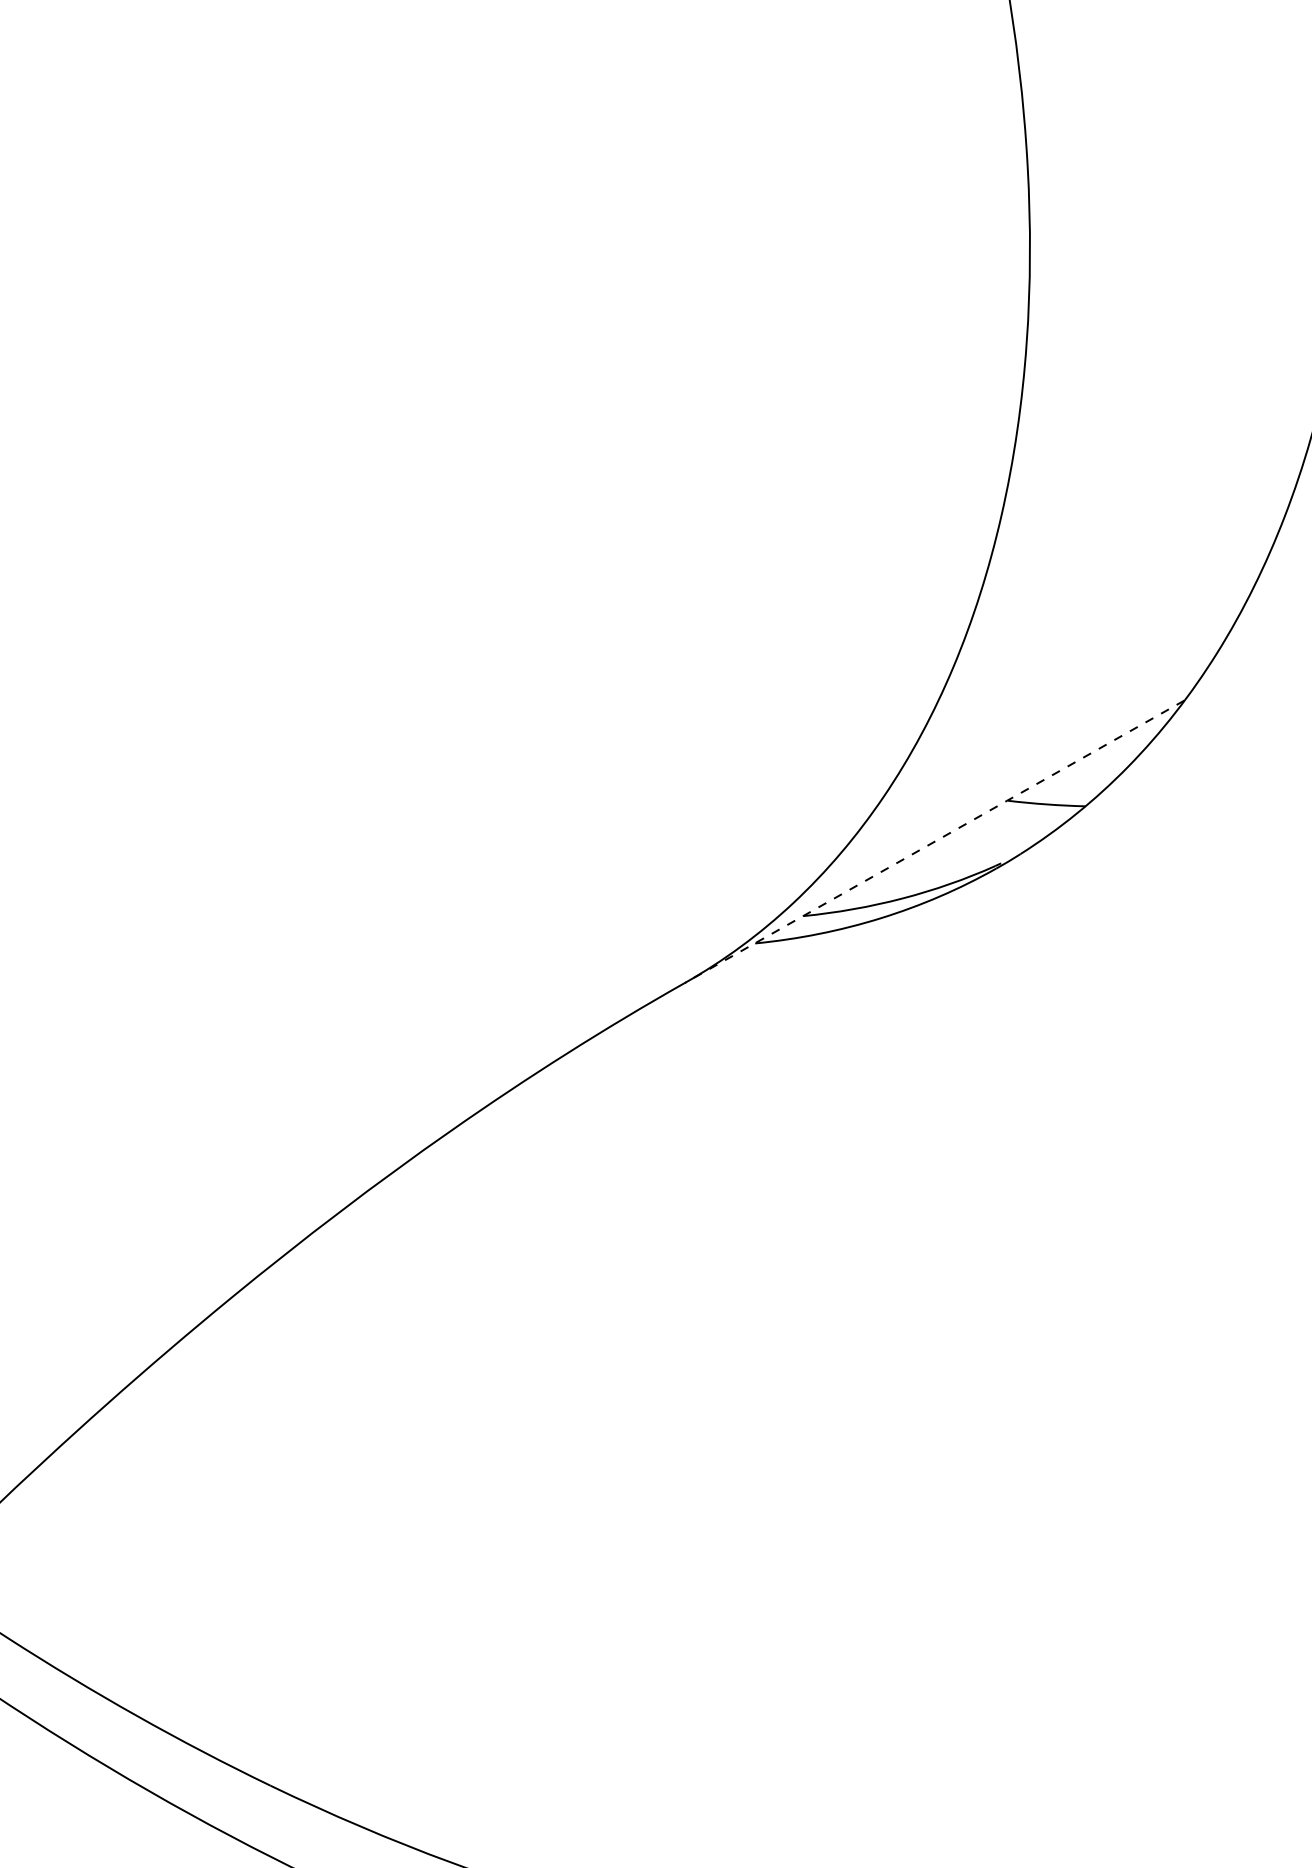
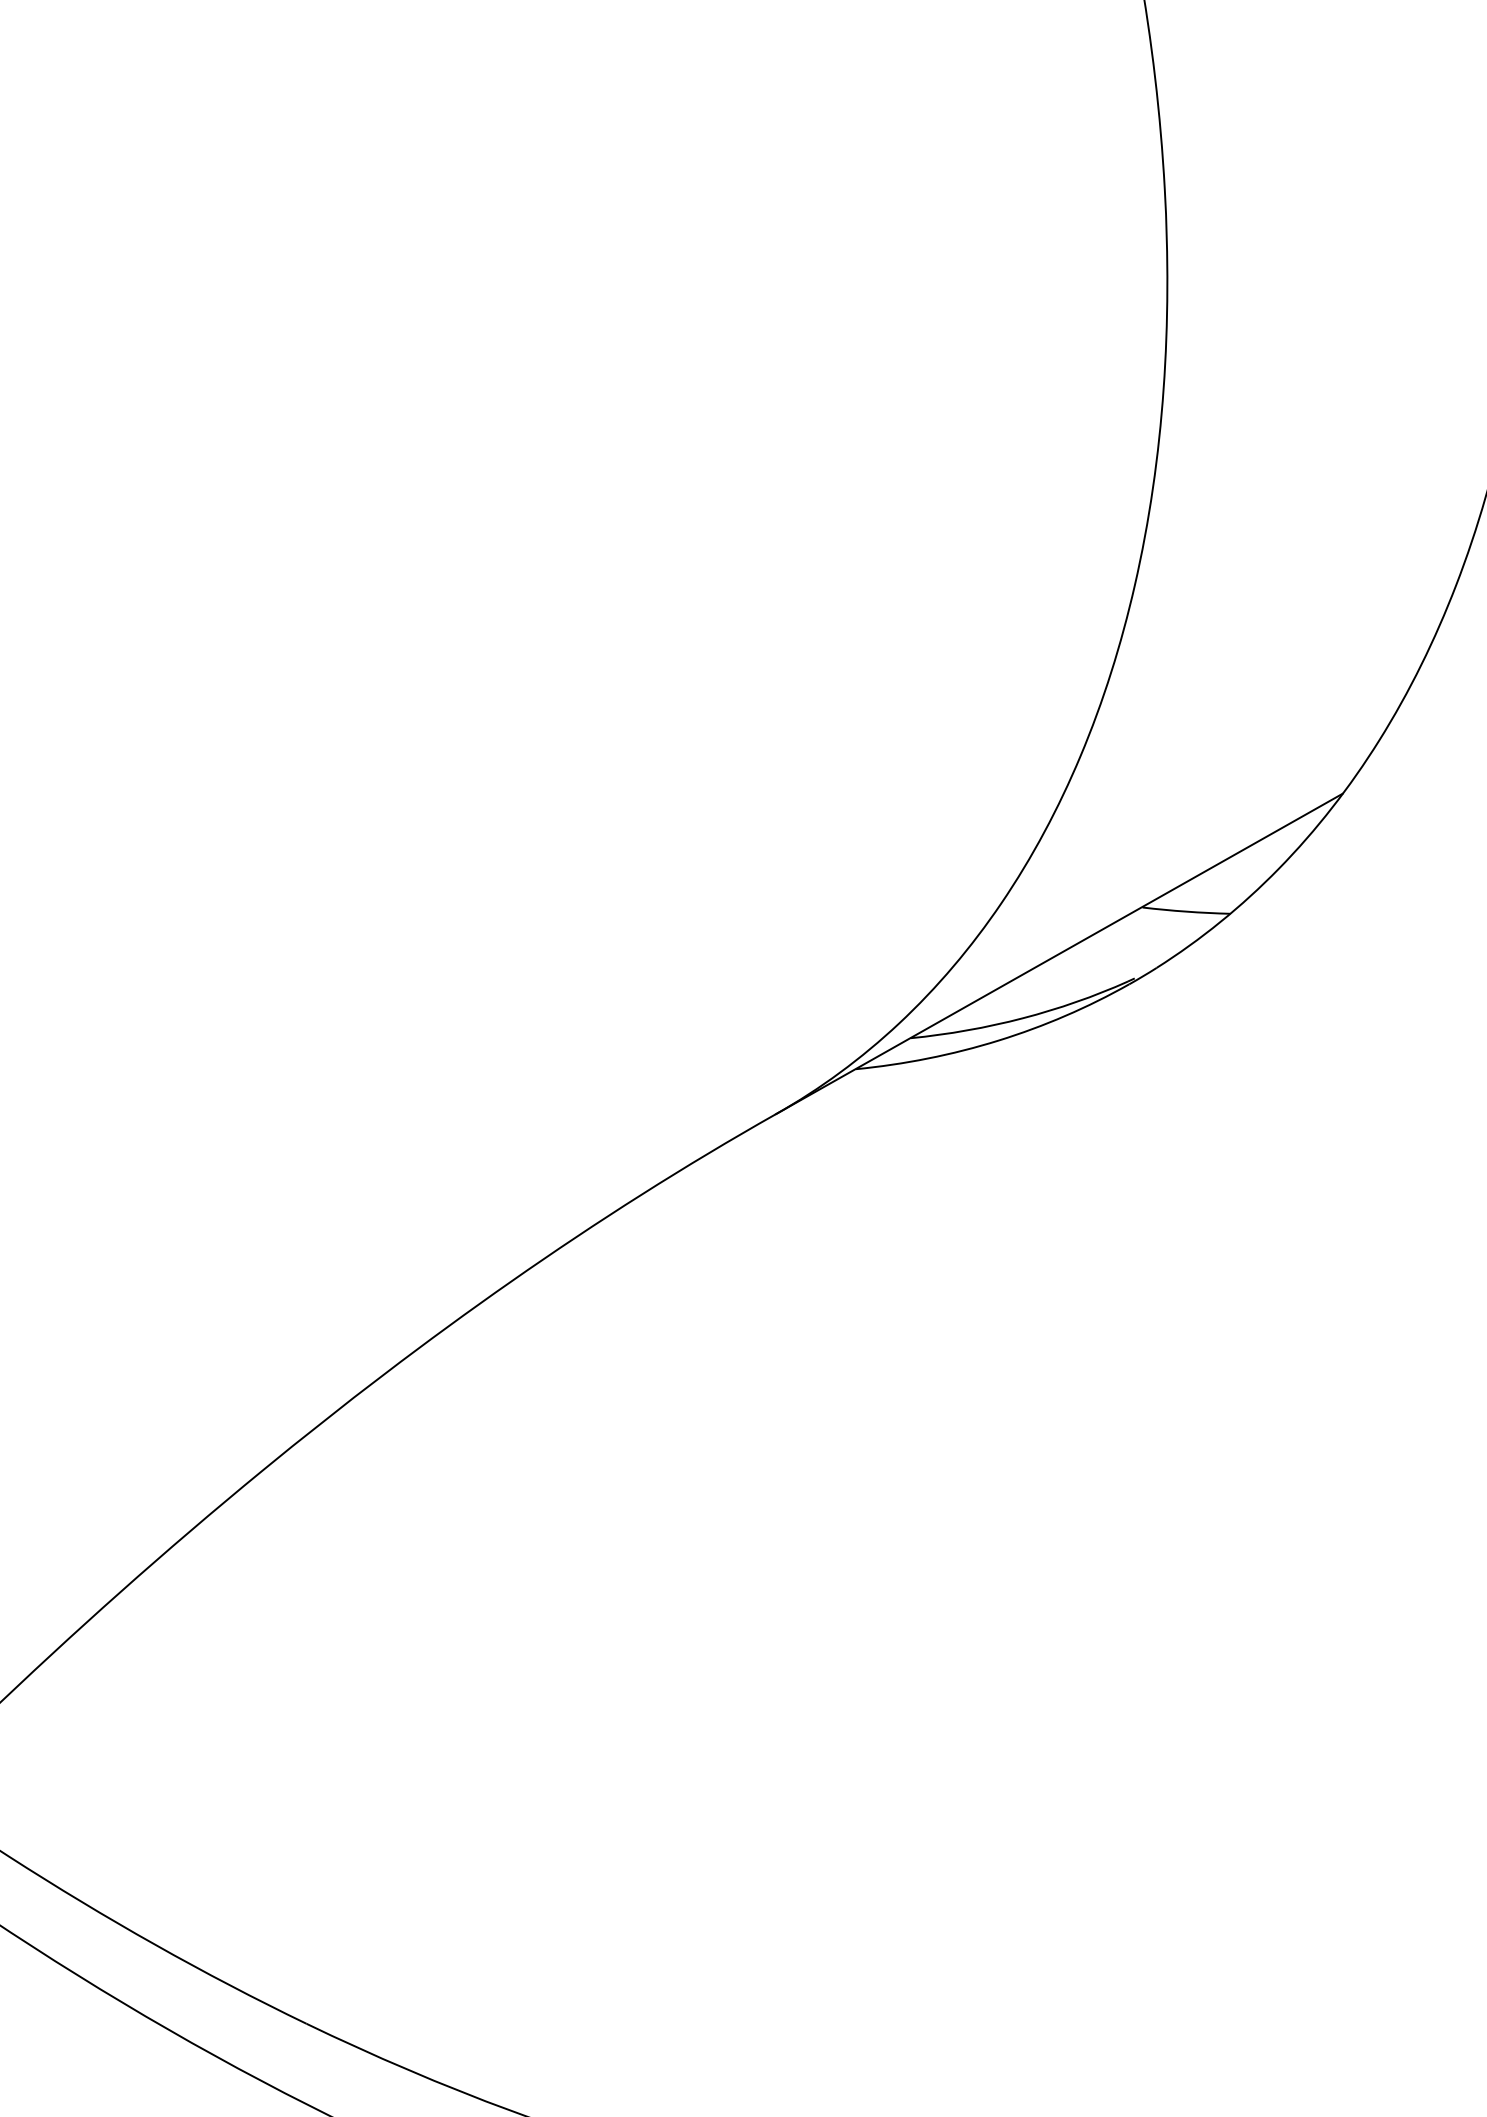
line: (934, 842) -> (1059, 954), dashed -> solid

